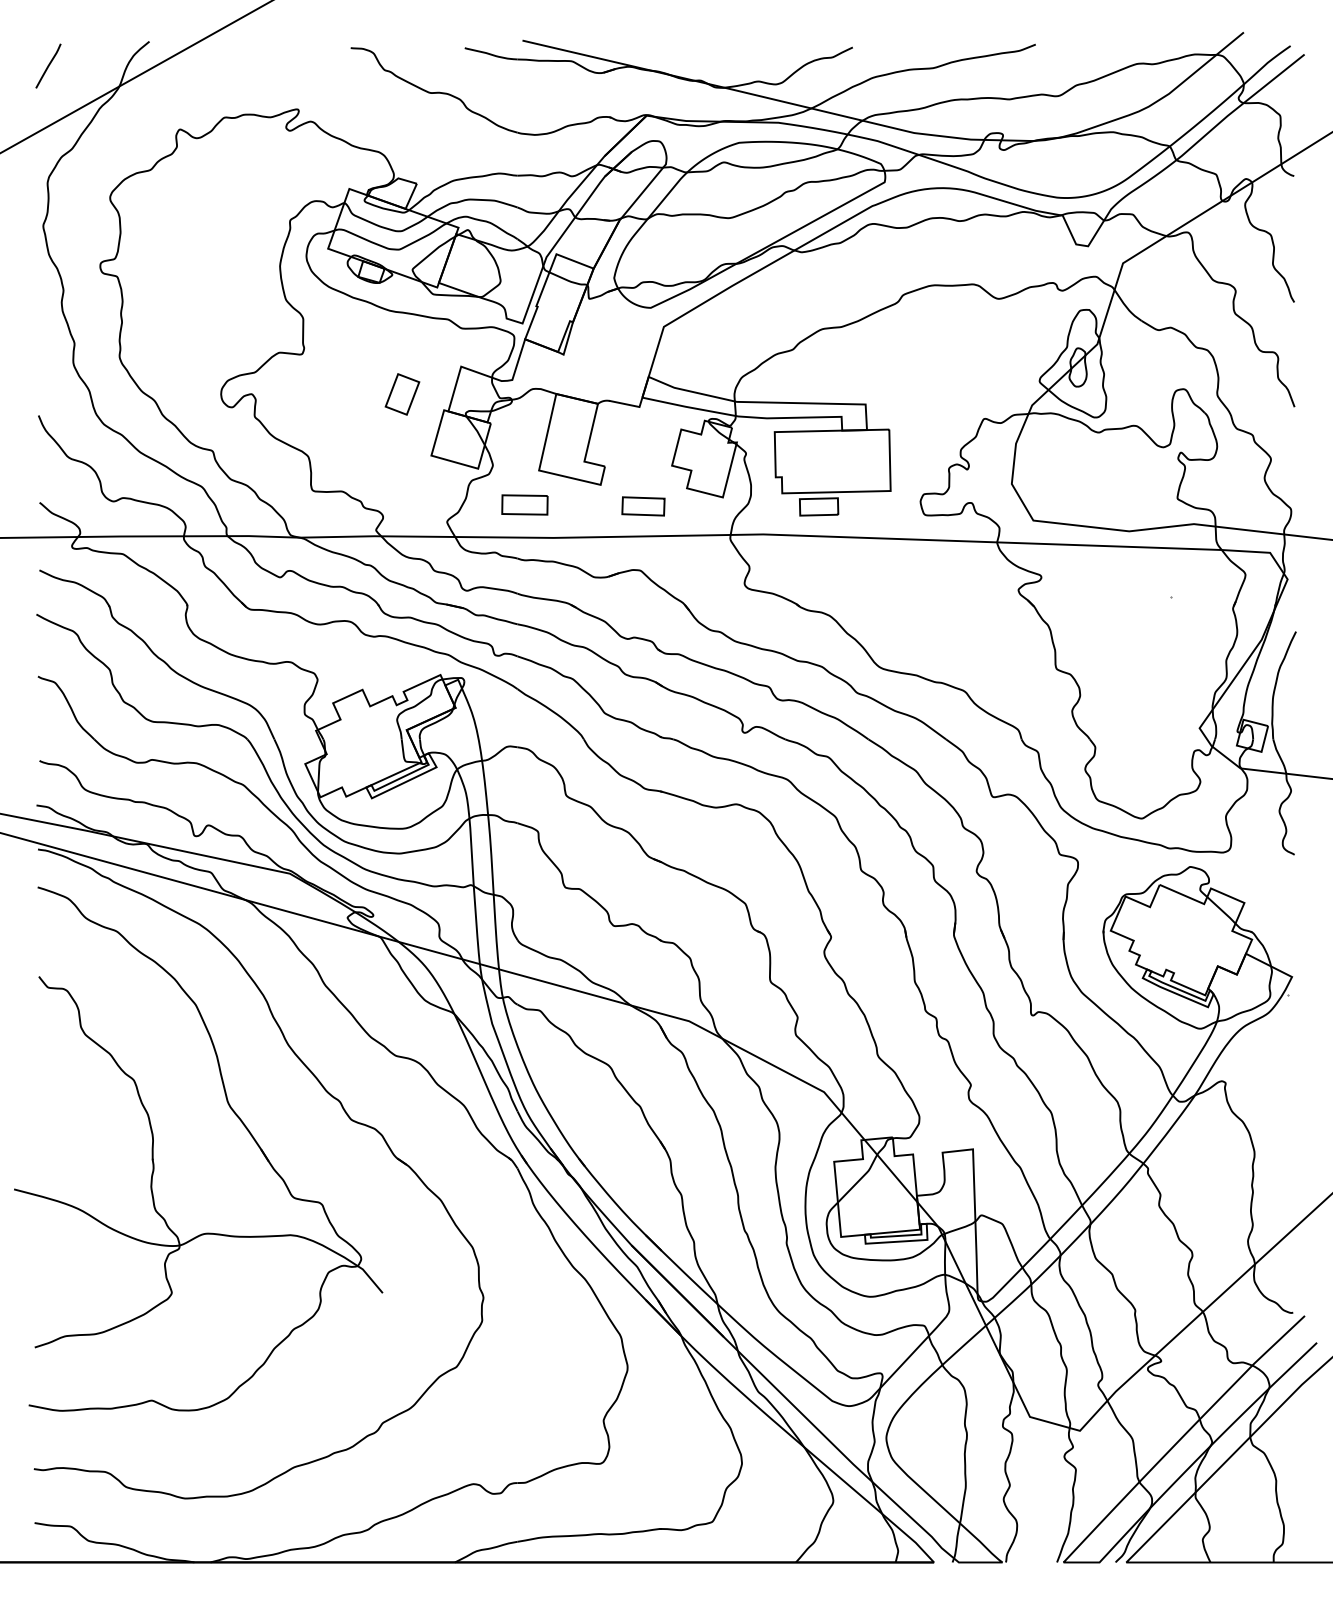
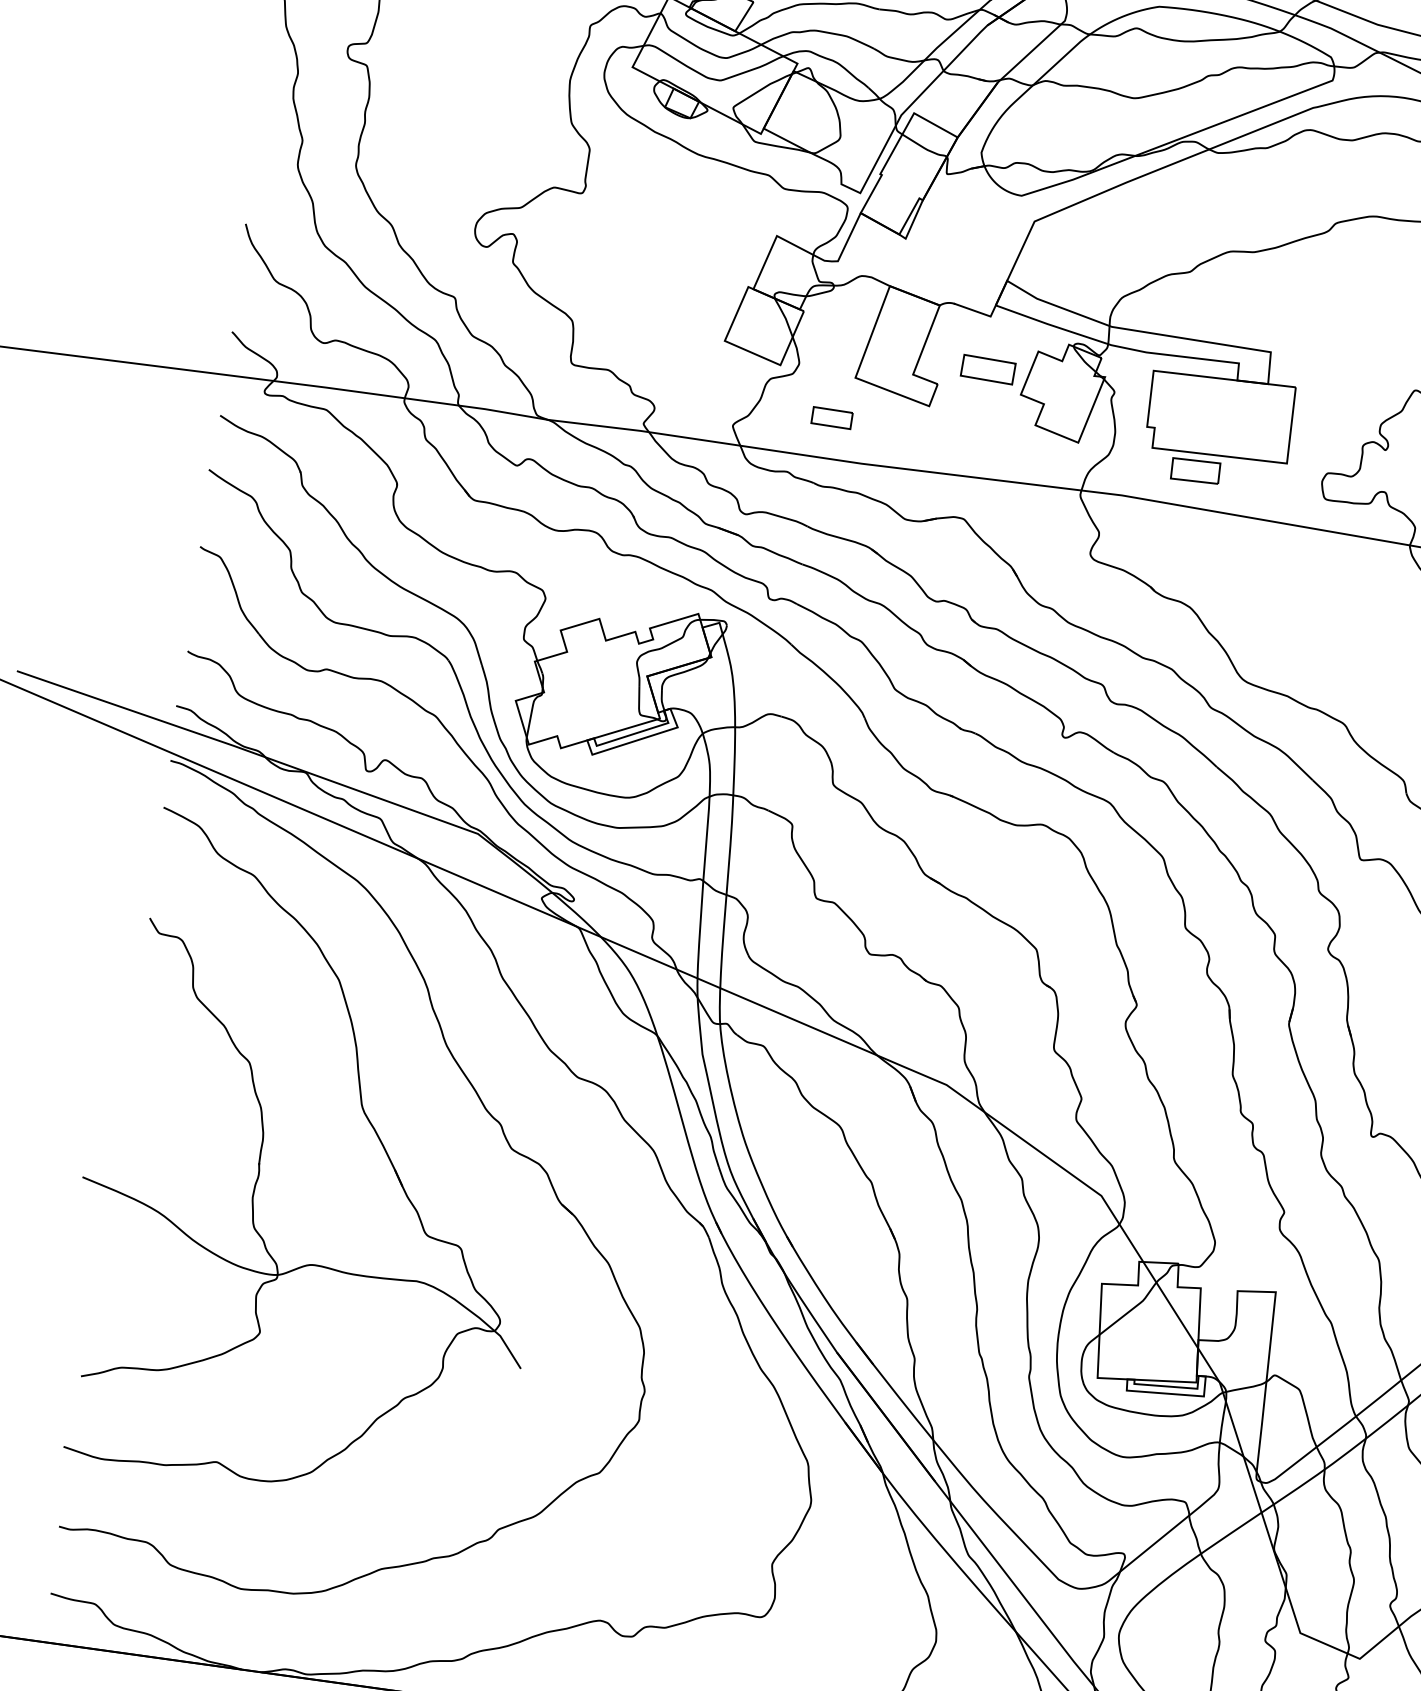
part: (402, 394) -> (699, 260), removed
part: (524, 504) -> (831, 417), size x0.7
part: (643, 506) -> (988, 369), moved

